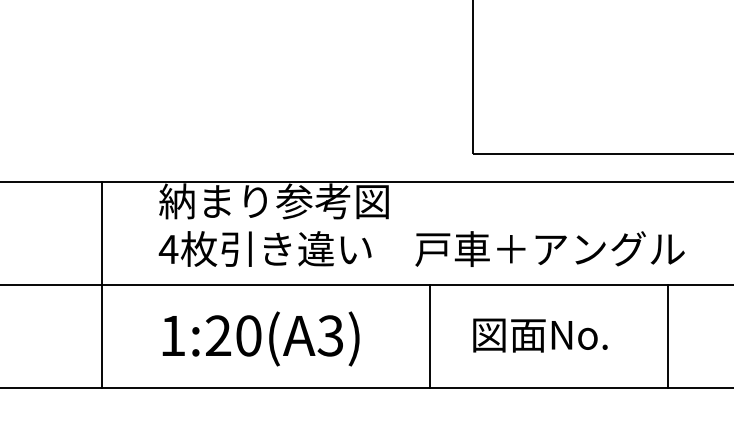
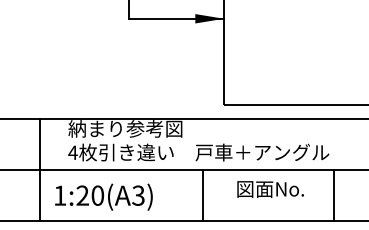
text: (540, 335) -> (270, 189), moved
line: (668, 335) -> (334, 195), moved
text: (260, 337) -> (103, 196), moved

